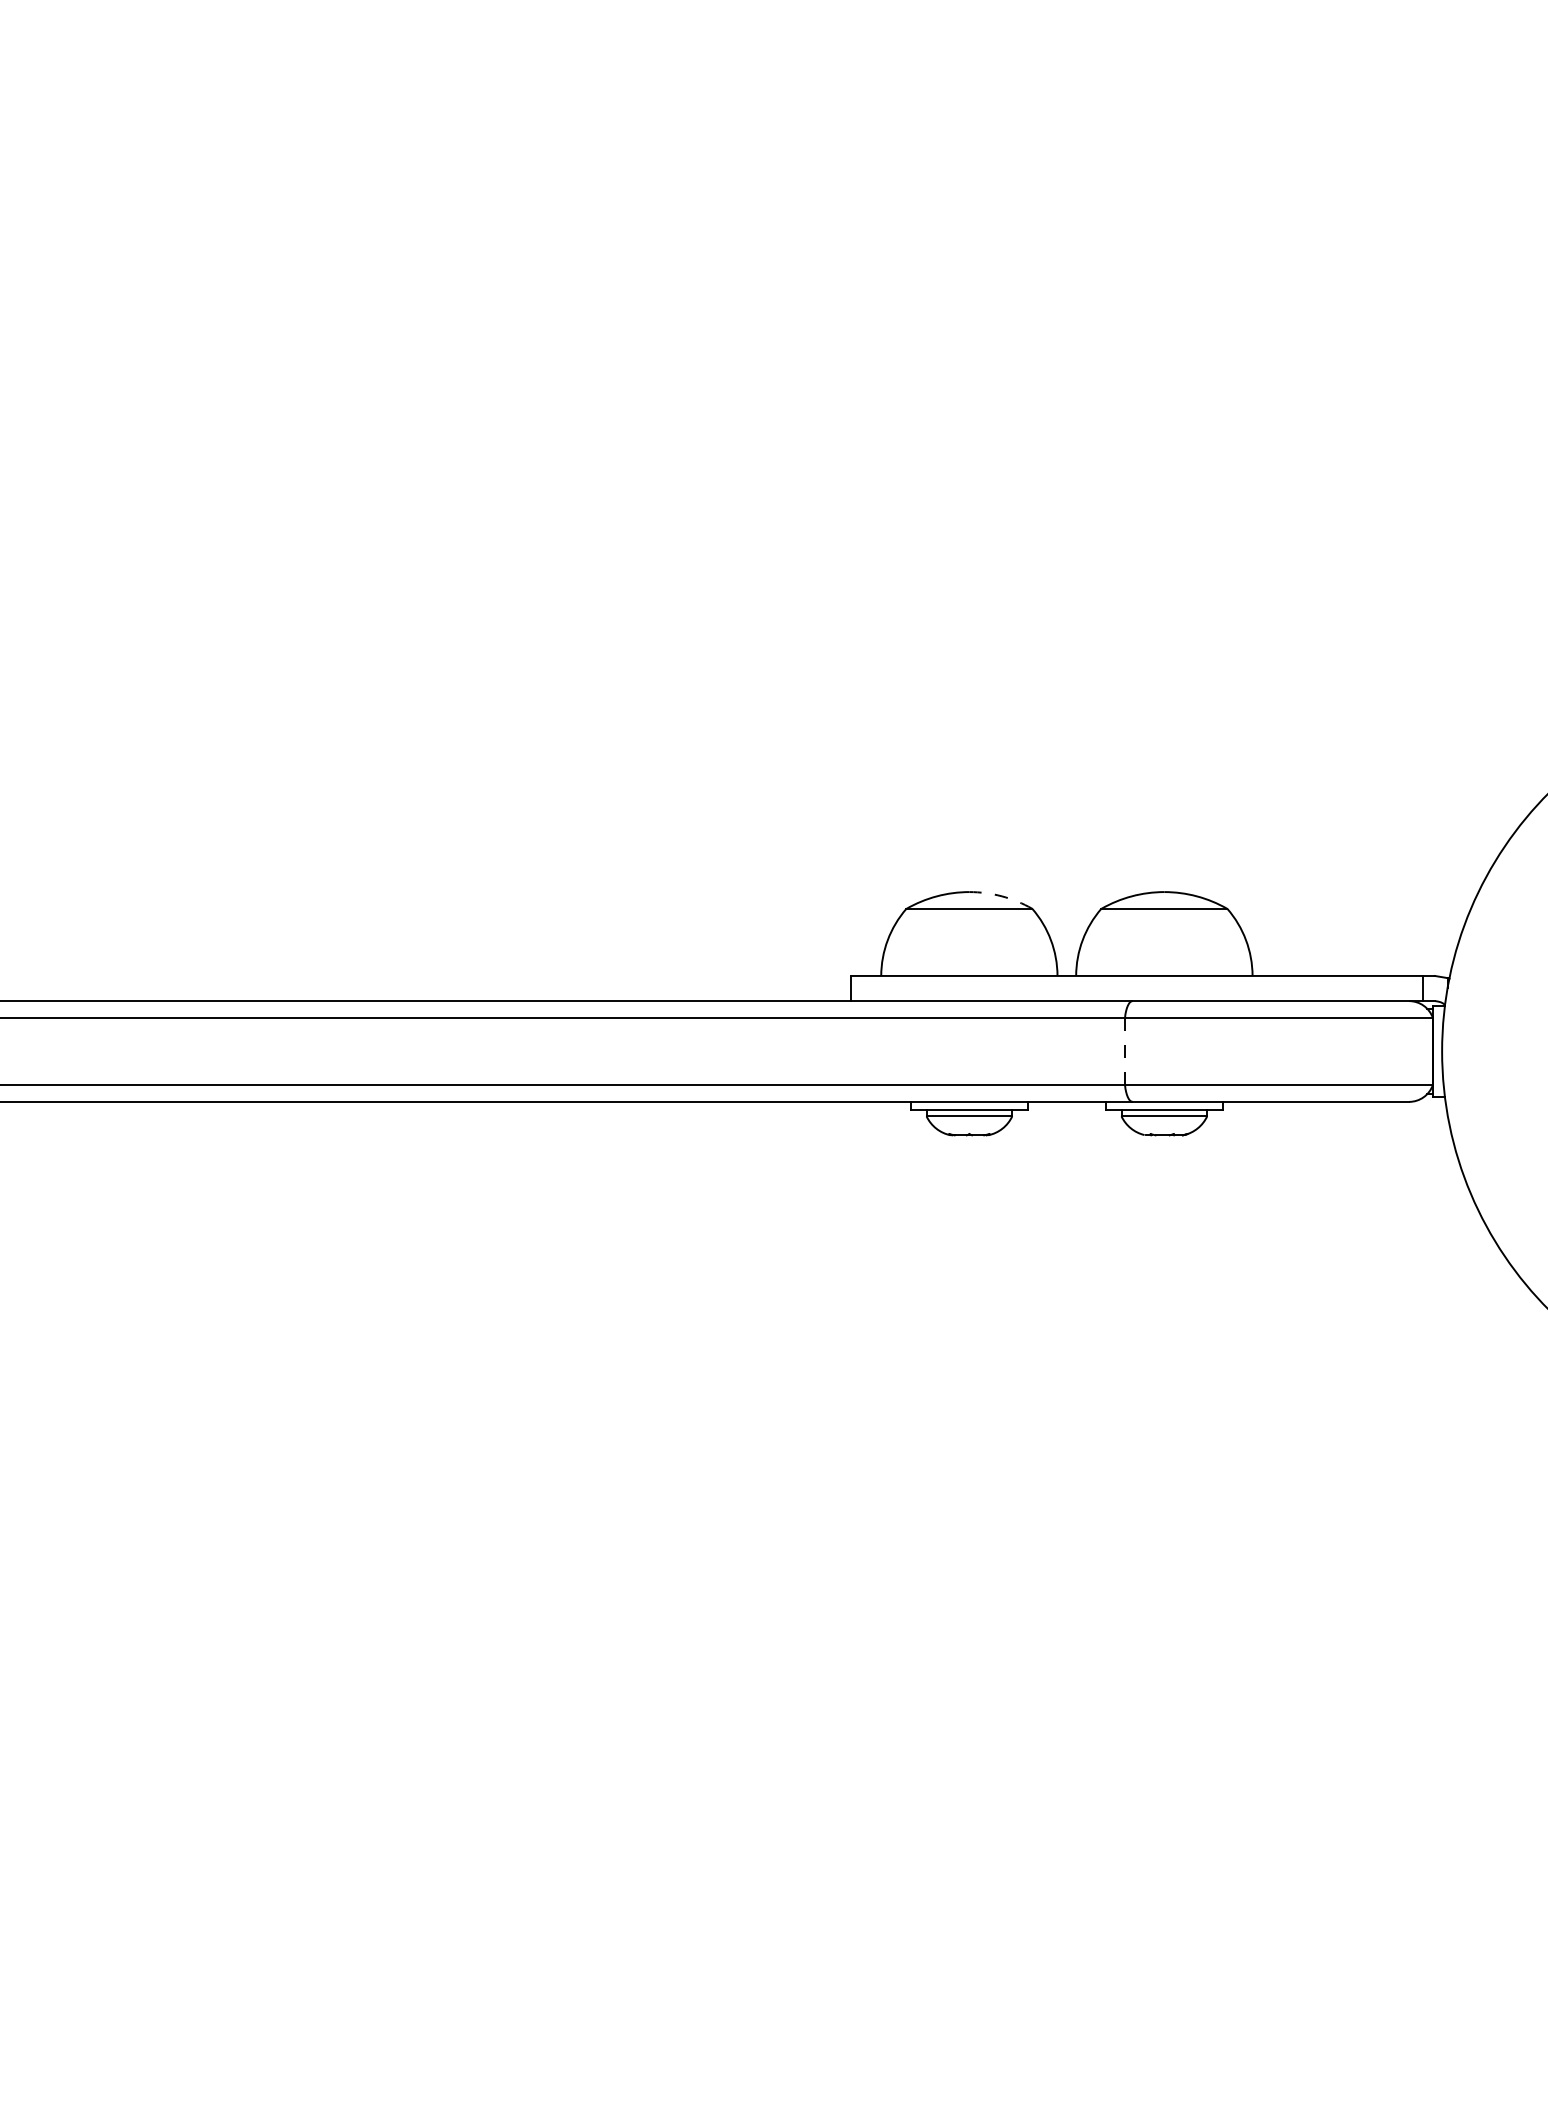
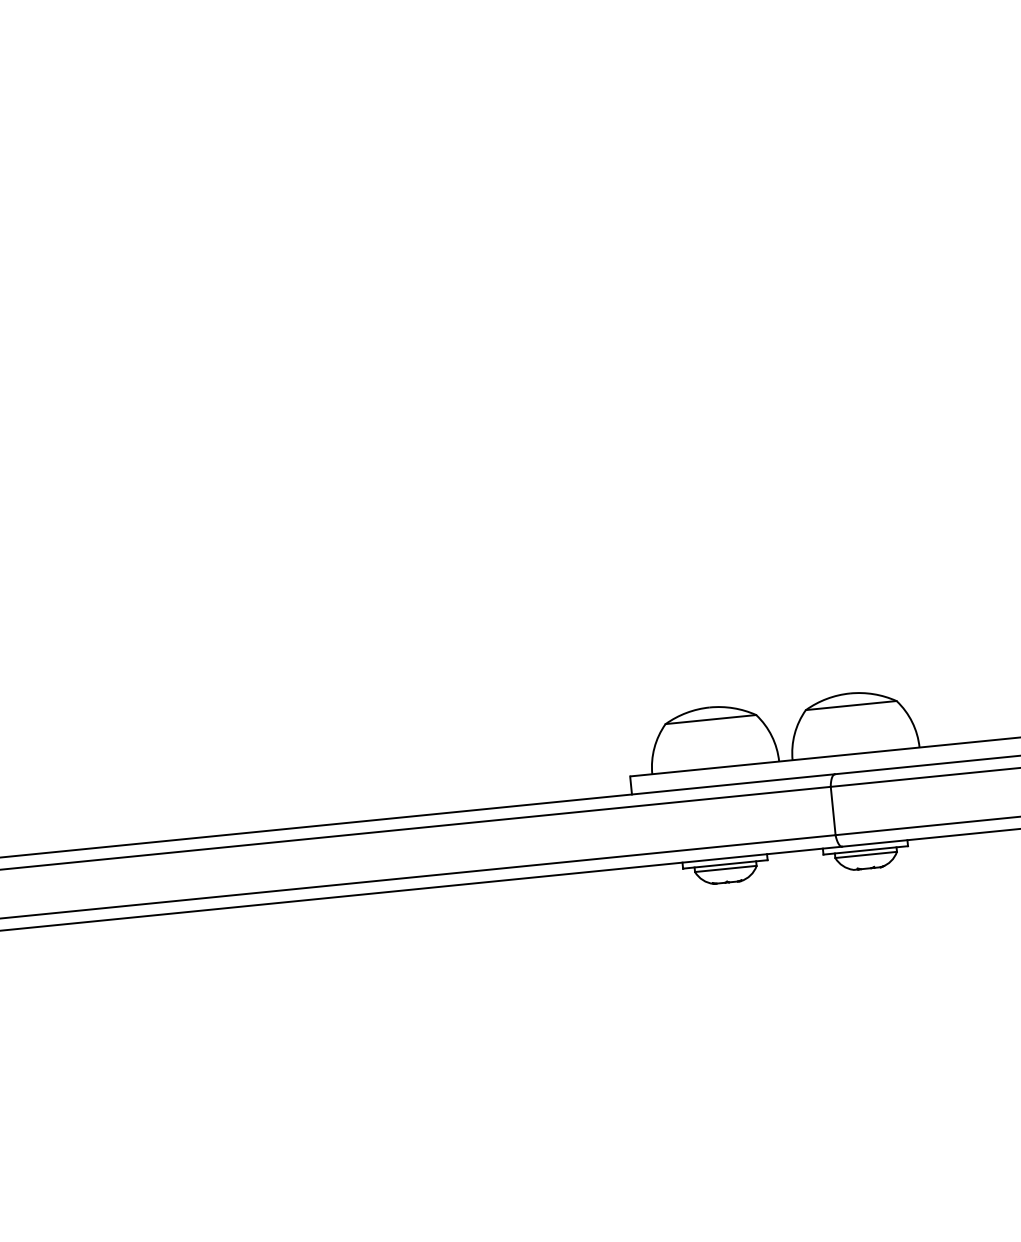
arc: (1001, 896) -> (733, 708), dashed -> solid
line: (1125, 1051) -> (833, 811), dashed -> solid

